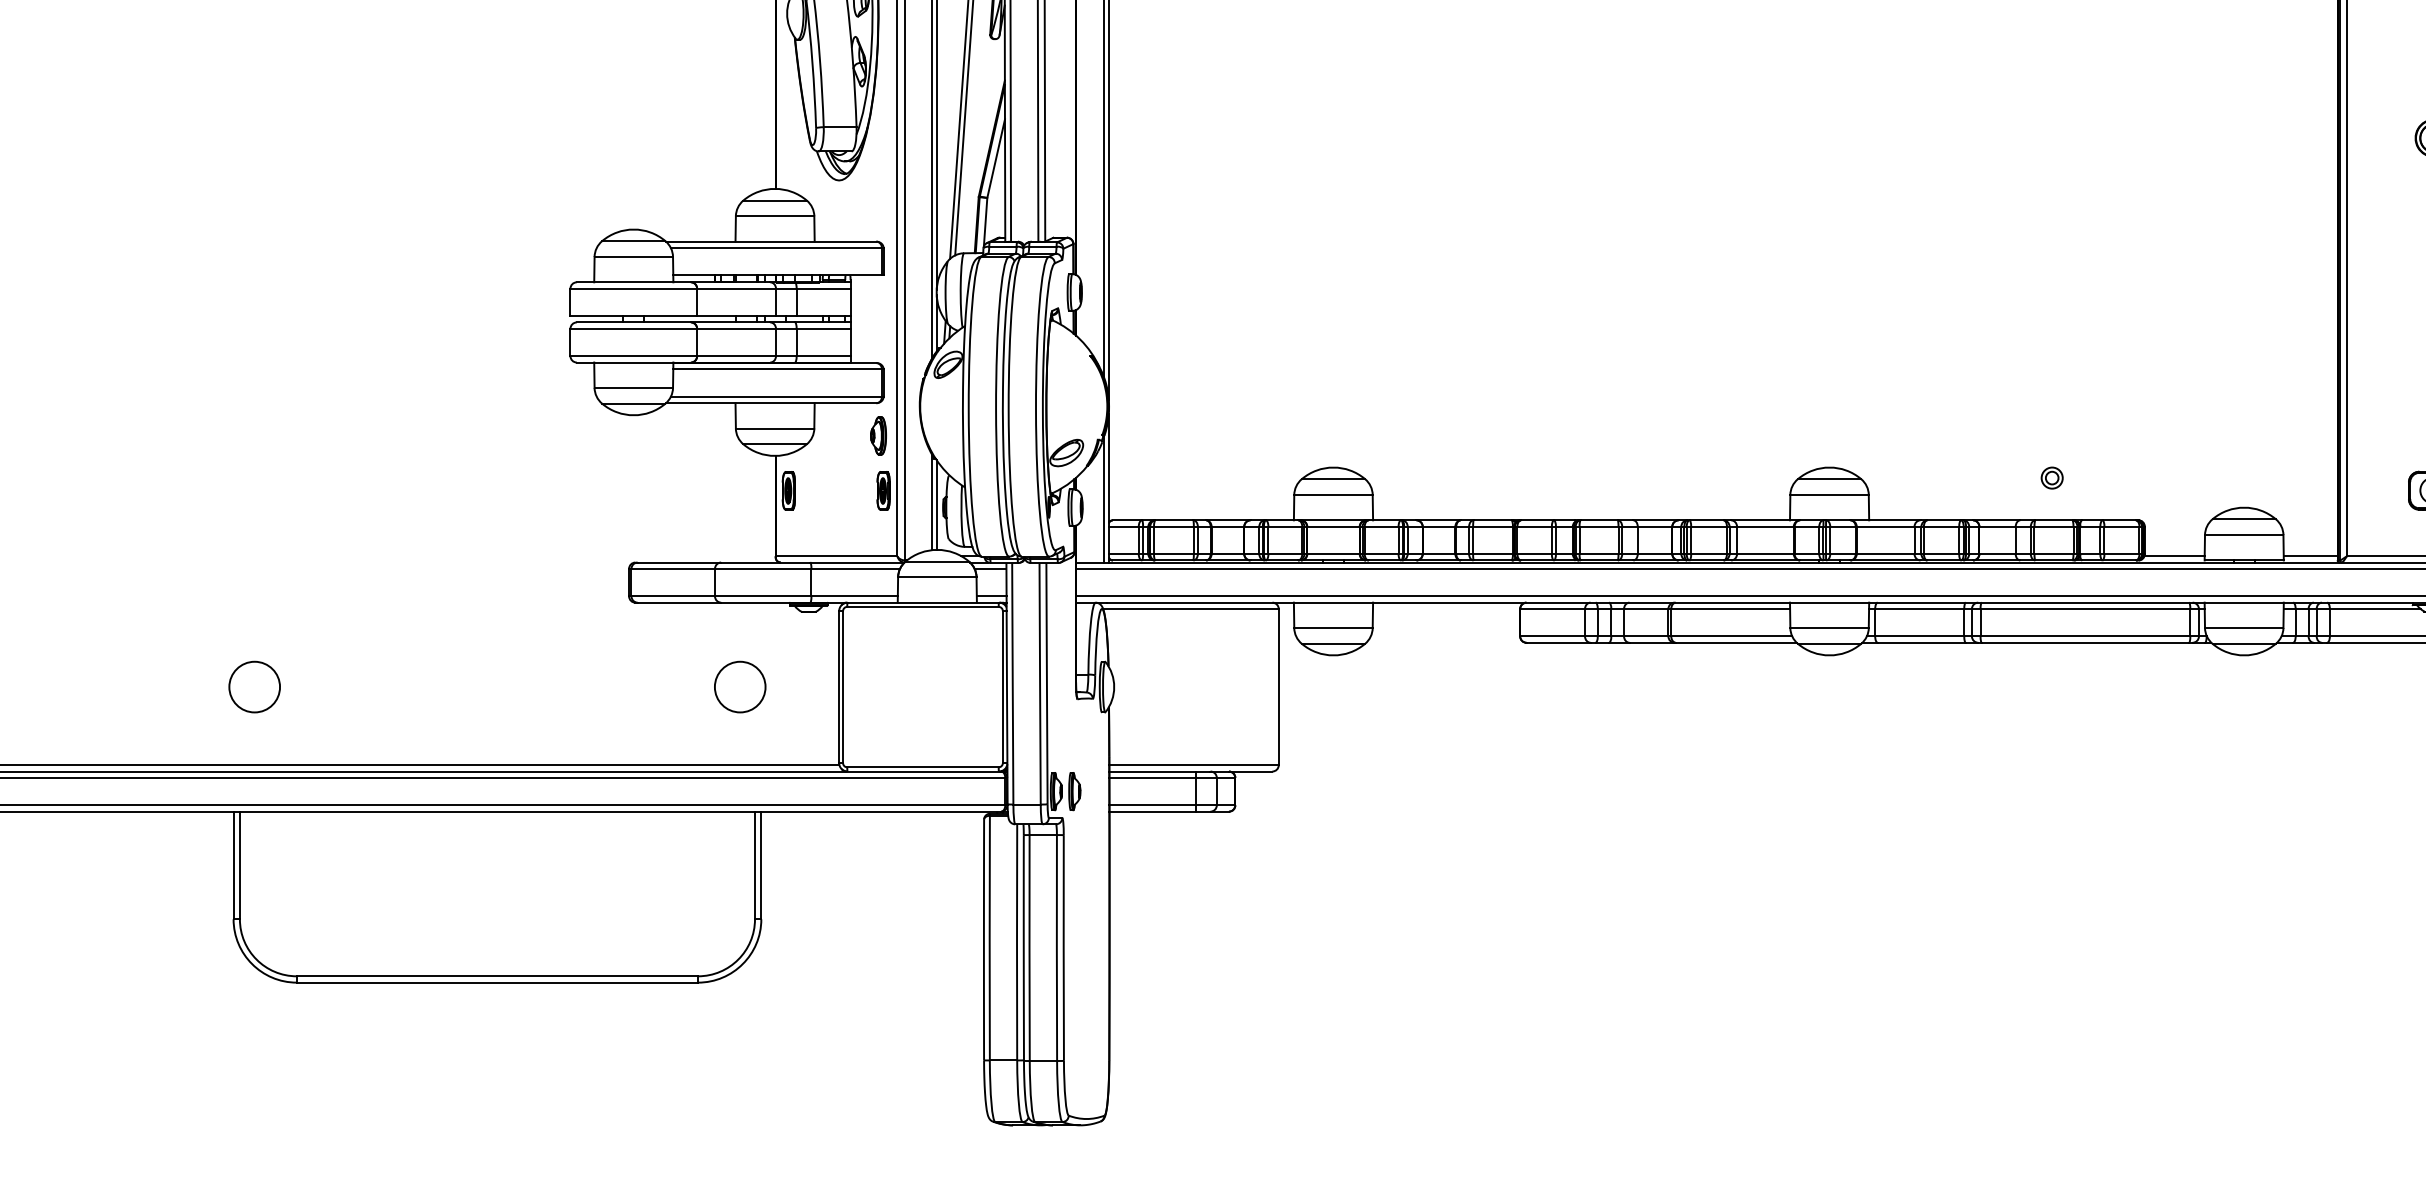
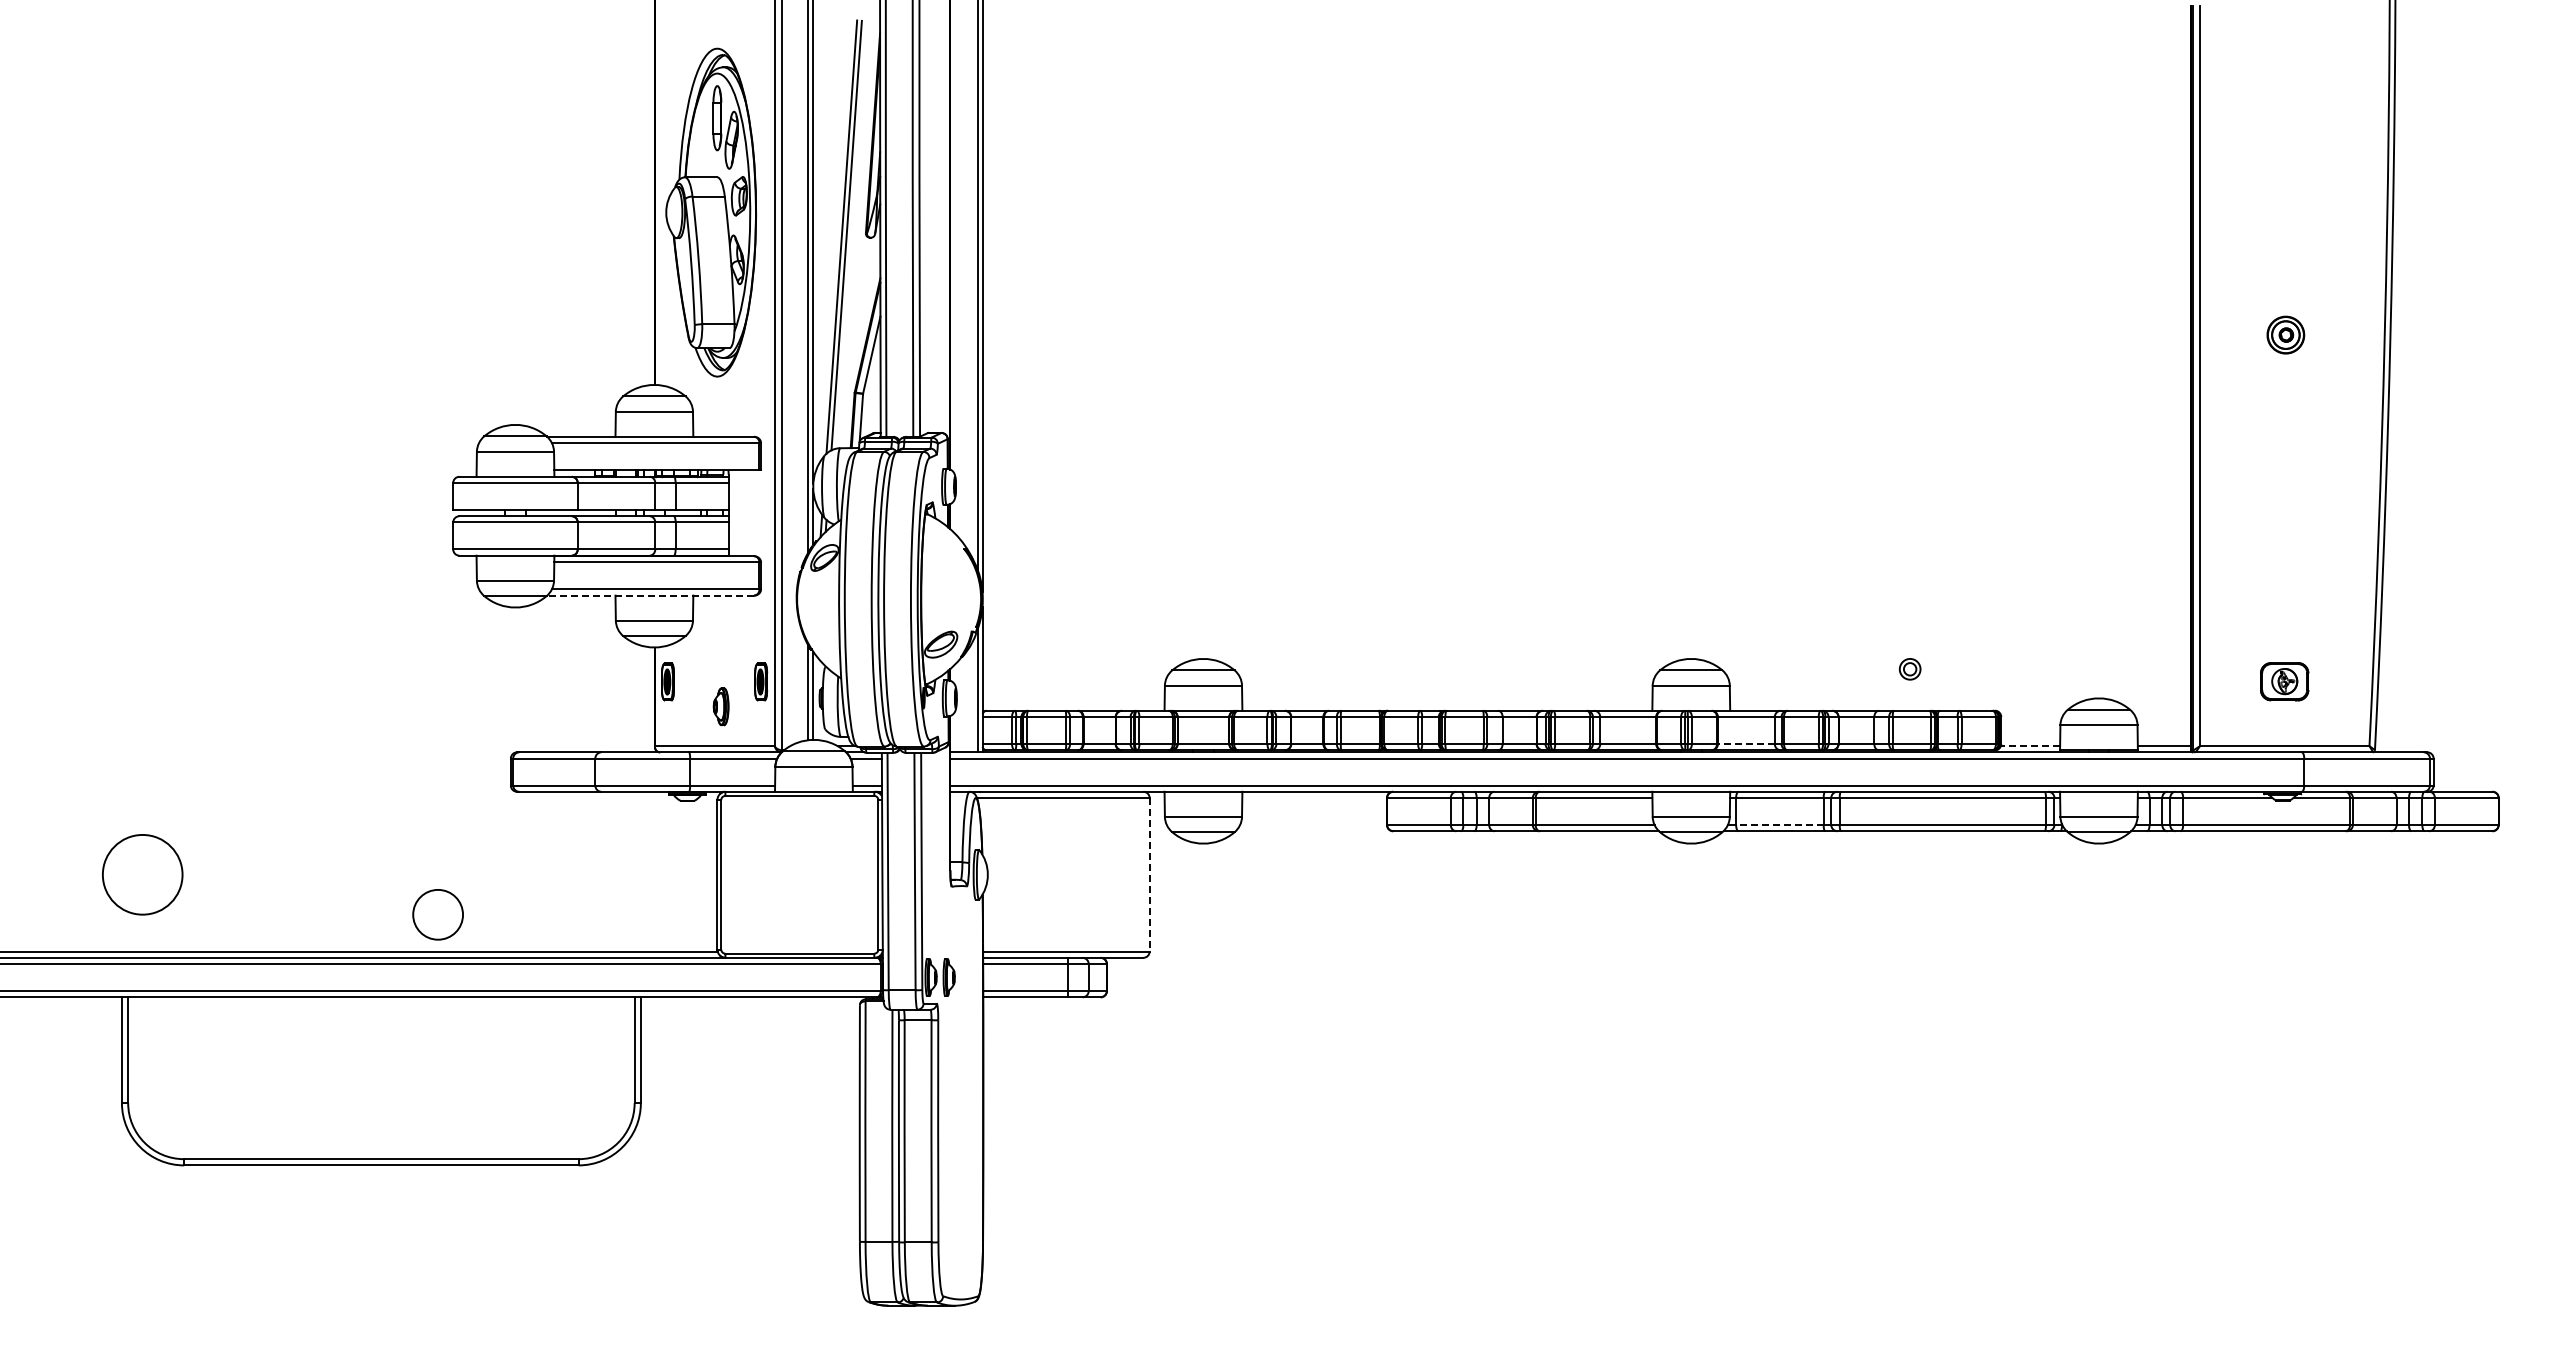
line: (771, 403) -> (650, 595), solid -> dashed
part: (877, 435) -> (720, 706), moved
line: (1884, 554) -> (1745, 744), solid -> dashed
line: (2174, 556) -> (2030, 746), solid -> dashed
line: (1919, 636) -> (1779, 825), solid -> dashed
circle: (254, 686) -> (142, 874), size x1.6
circle: (739, 686) -> (437, 914), moved
line: (1278, 686) -> (1149, 874), solid -> dashed

